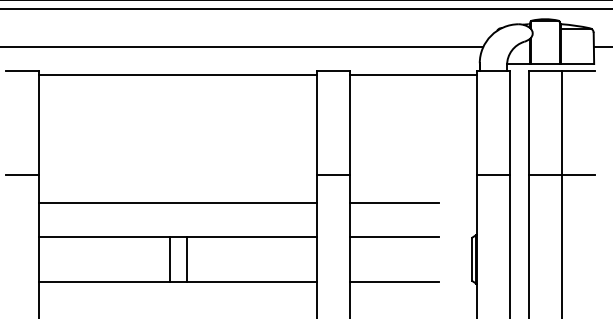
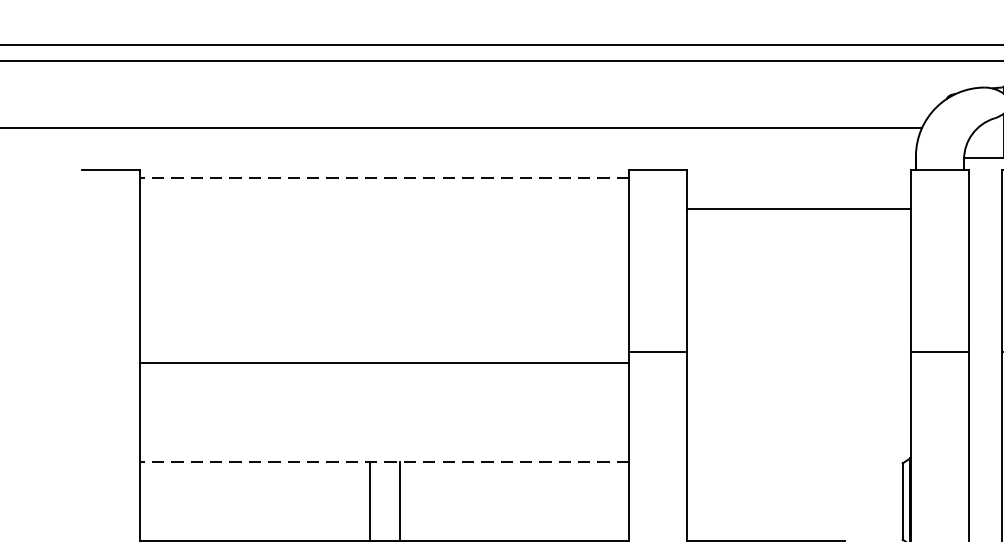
line: (178, 75) -> (385, 177), solid -> dashed
line: (412, 75) -> (797, 209), moved
line: (22, 174) -> (110, 352), removed
line: (177, 202) -> (383, 362), moved
line: (394, 202) -> (765, 401), removed
line: (178, 236) -> (385, 461), solid -> dashed
line: (394, 236) -> (765, 461), removed

